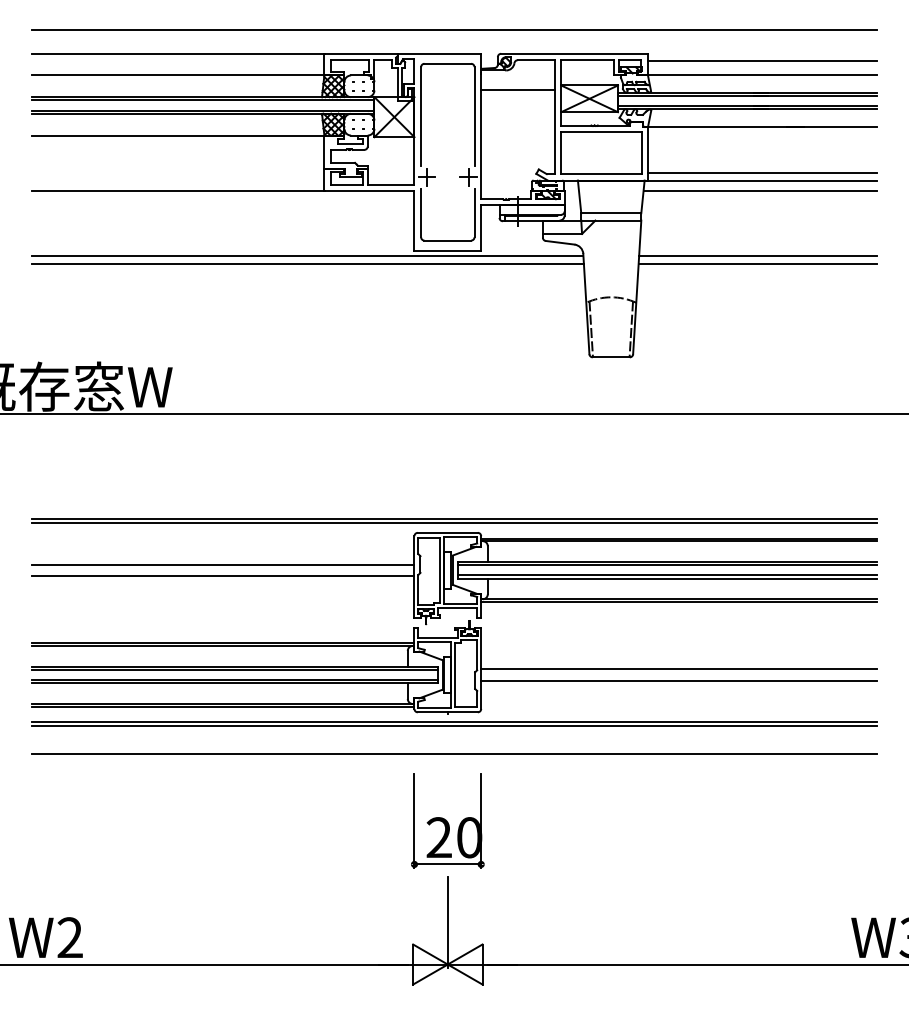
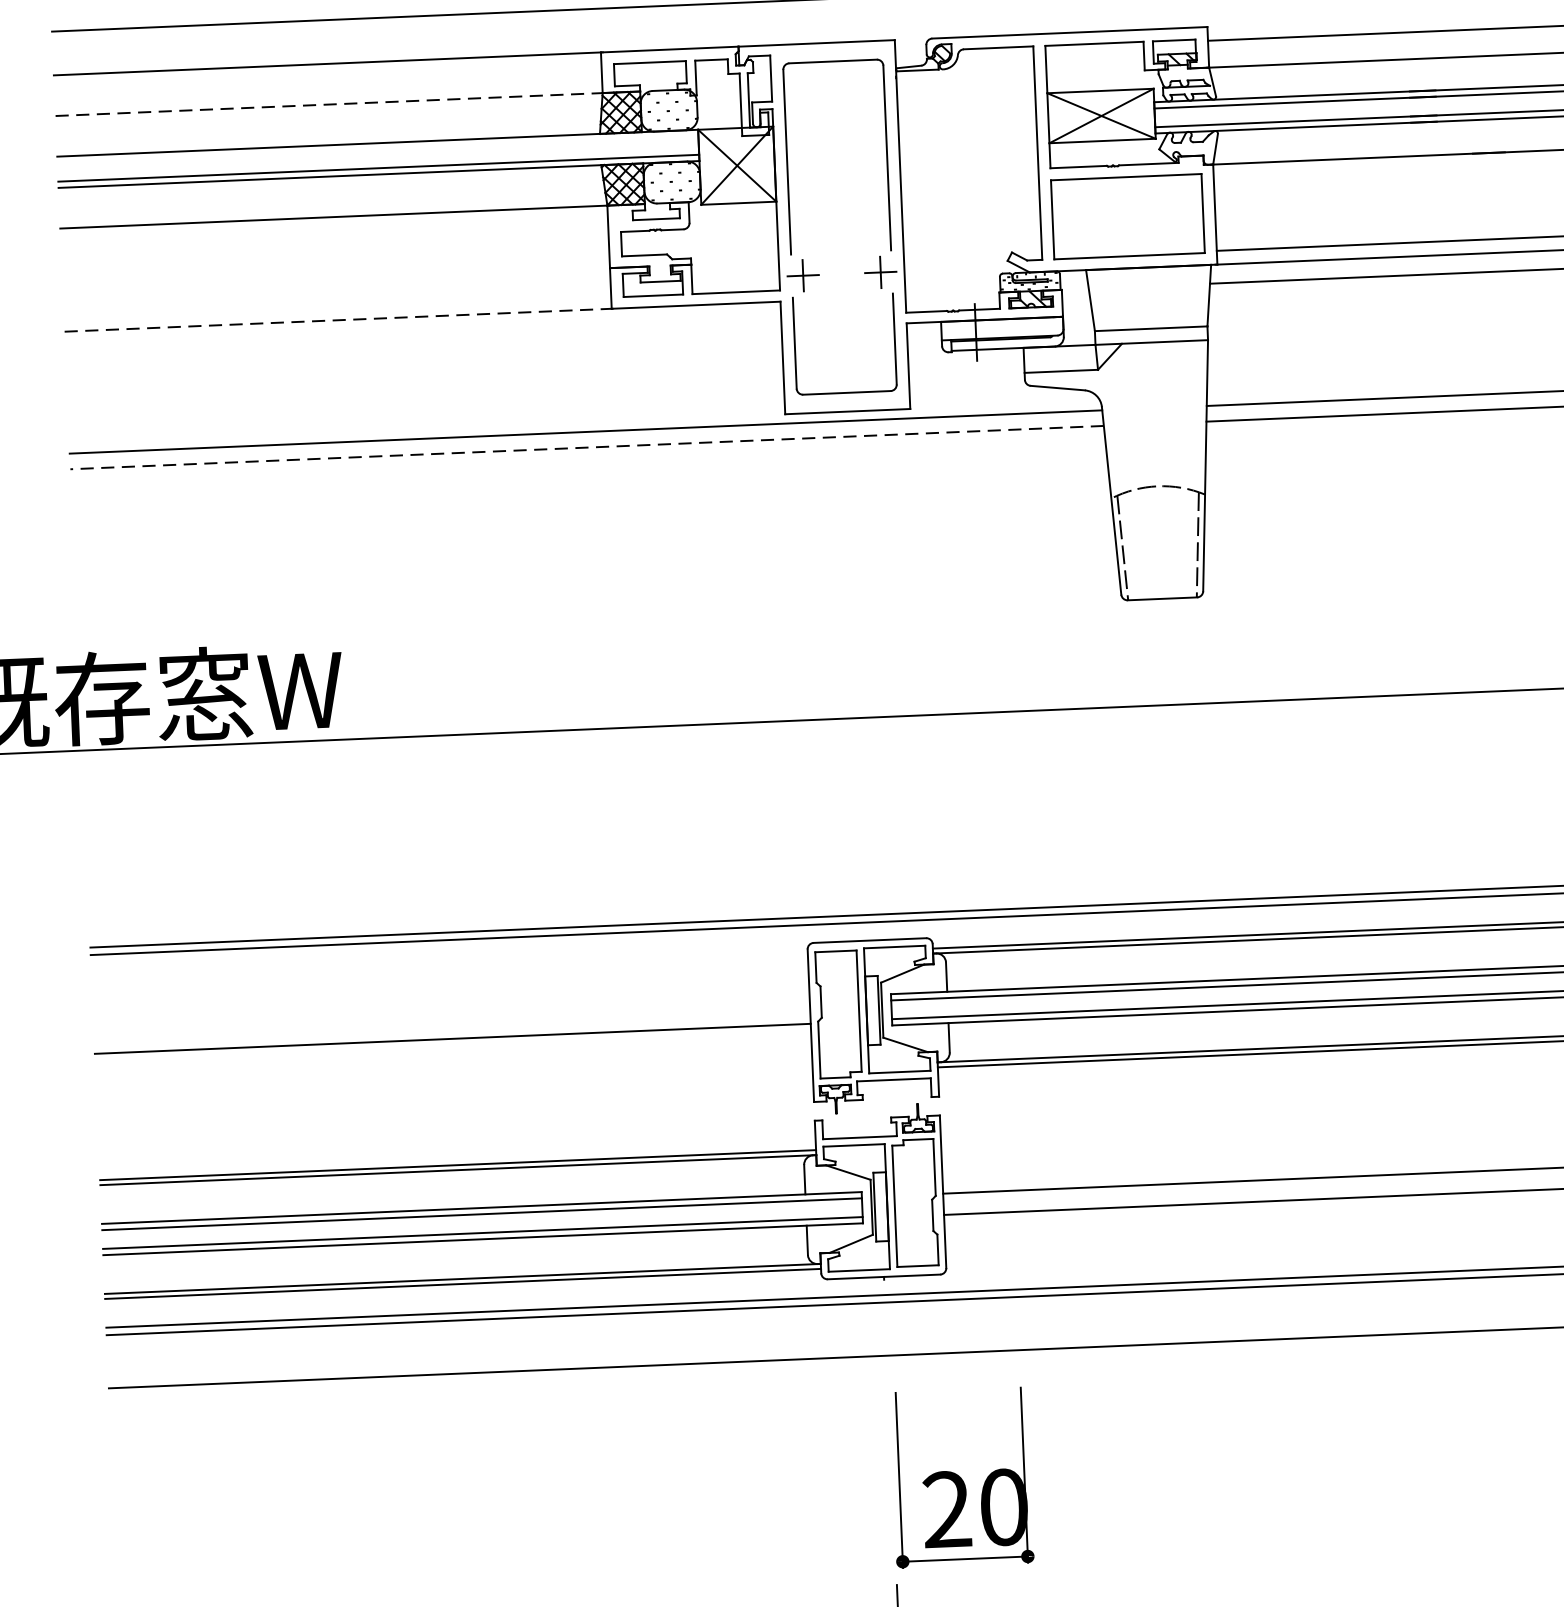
line: (179, 75) -> (331, 104), solid -> dashed
line: (517, 90) -> (965, 106), removed
line: (203, 100) -> (378, 149), removed
line: (179, 190) -> (340, 320), solid -> dashed
line: (308, 263) -> (587, 446), solid -> dashed
line: (223, 564) -> (451, 1017), removed
part: (447, 820) -> (961, 1476), moved

